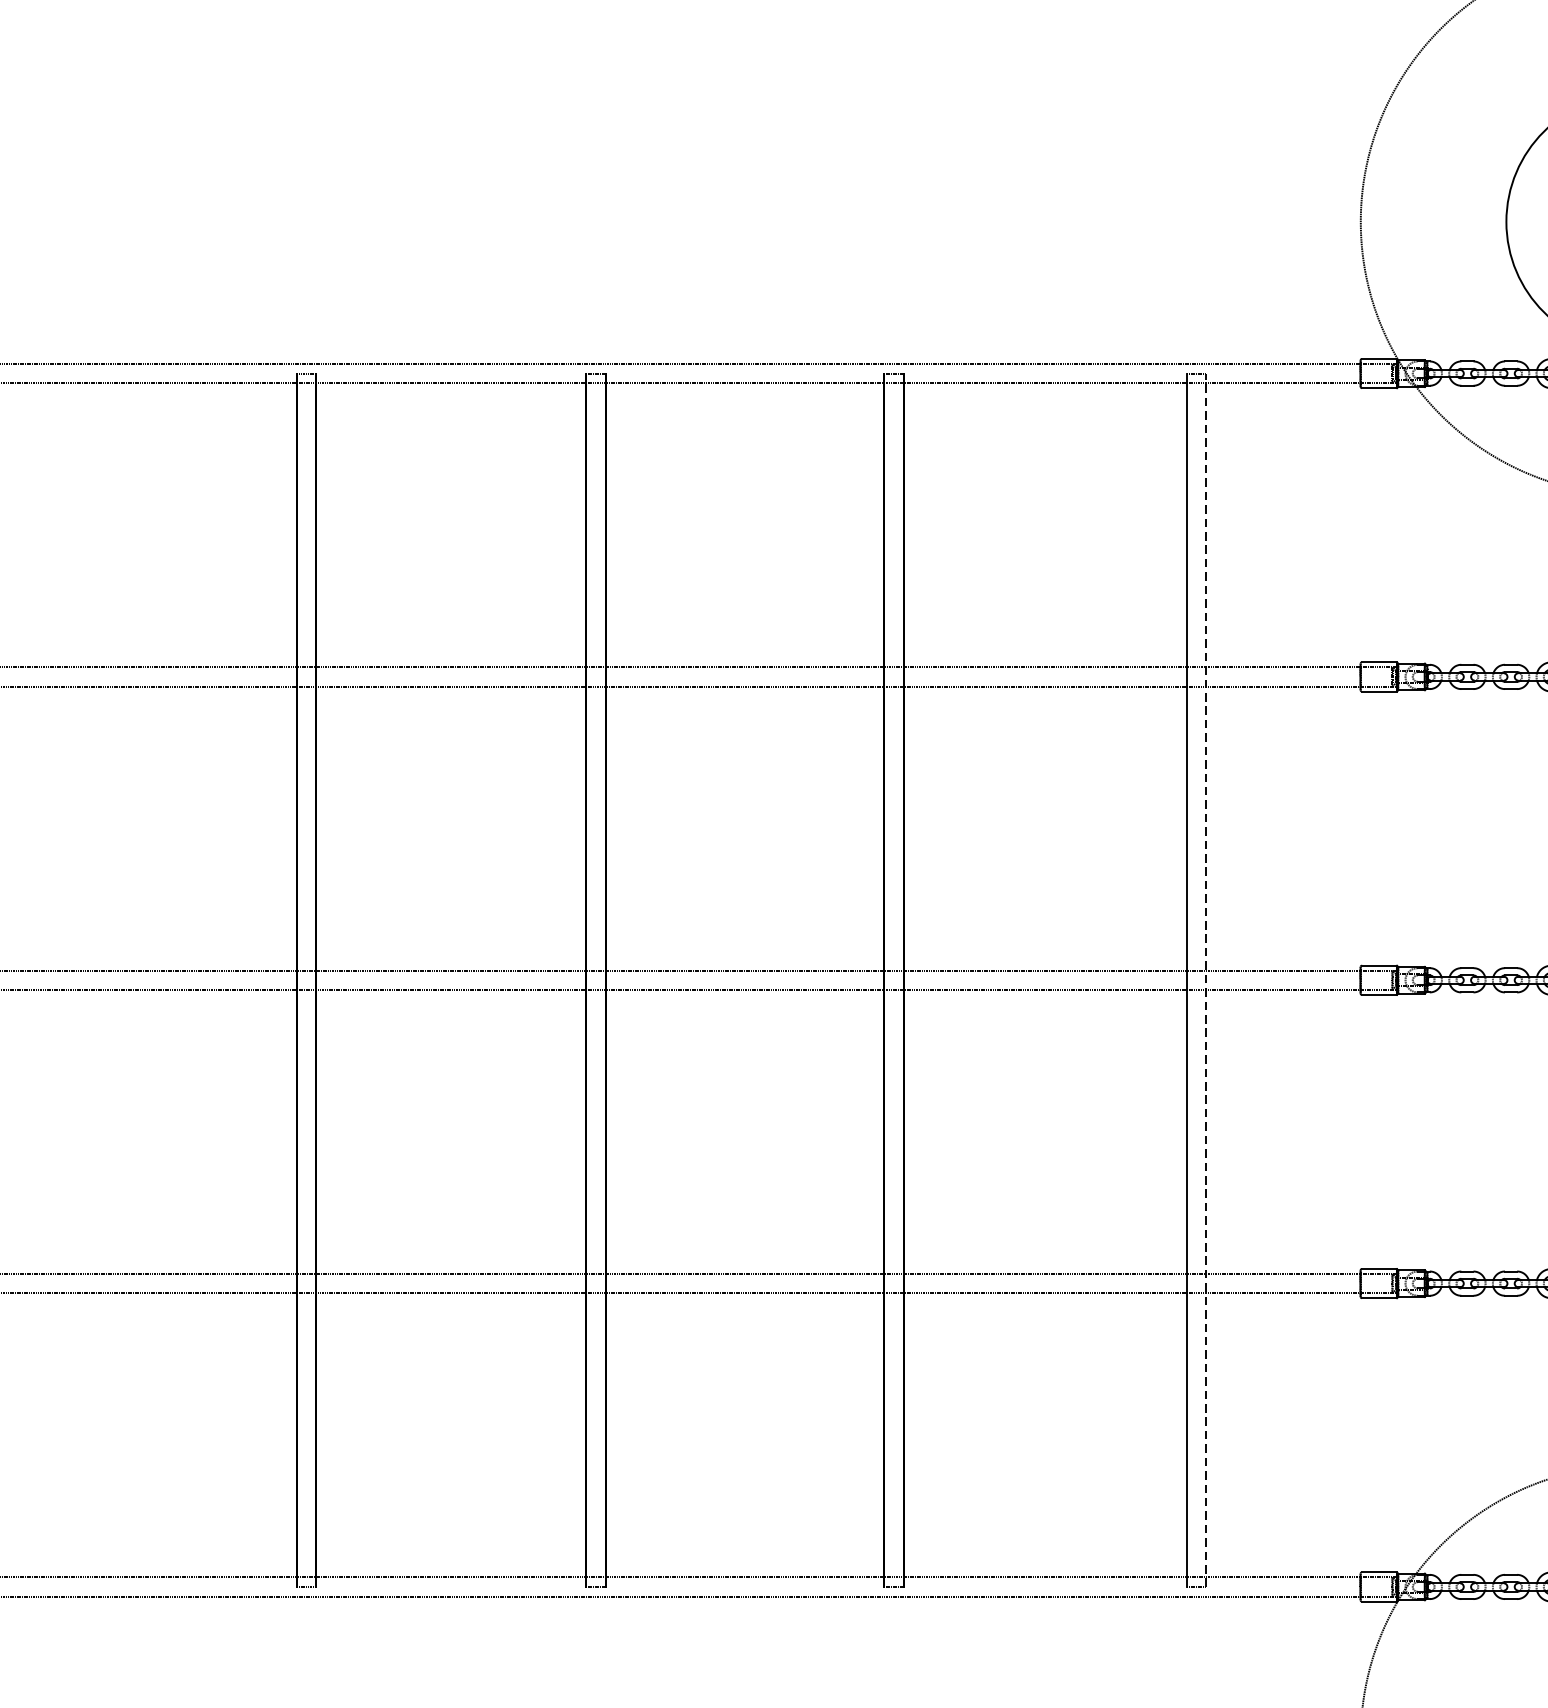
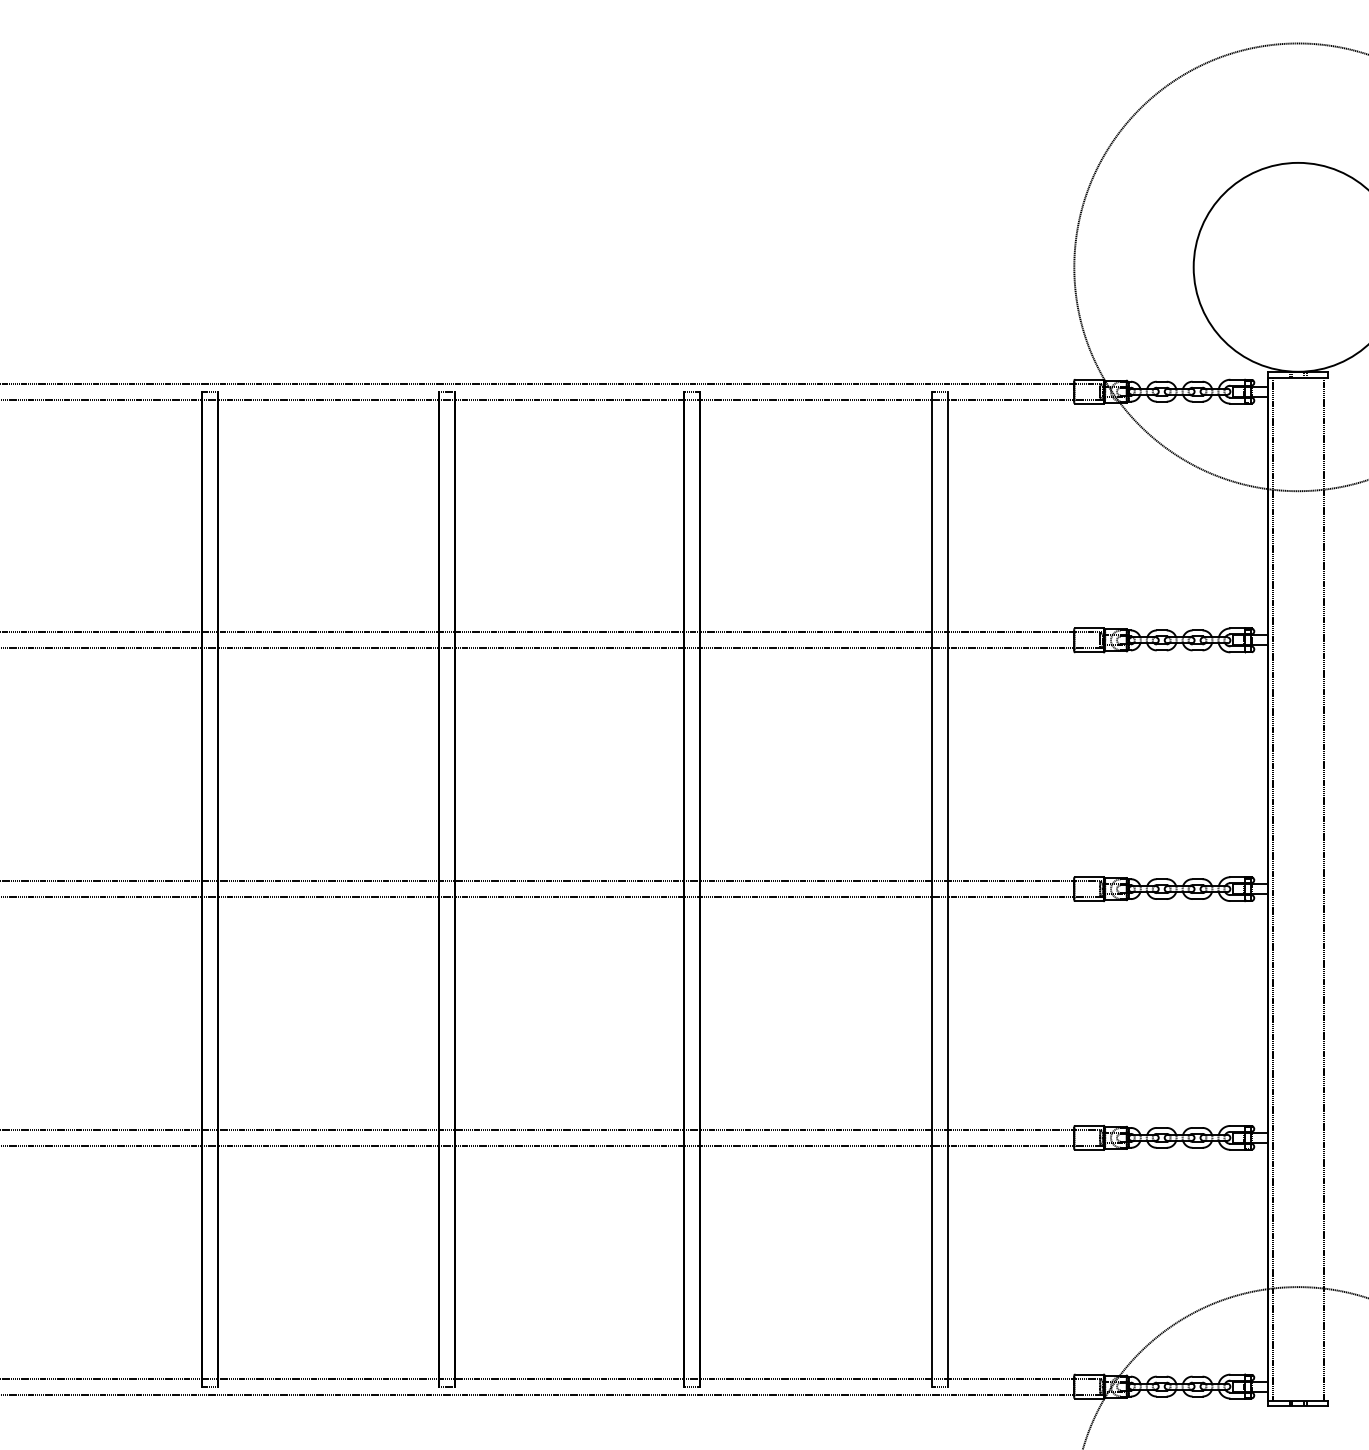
line: (1206, 979) -> (947, 888), dashed -> solid

